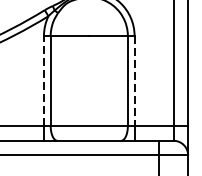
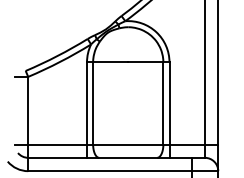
line: (44, 80) -> (87, 102), dashed -> solid
line: (134, 81) -> (169, 103), dashed -> solid

